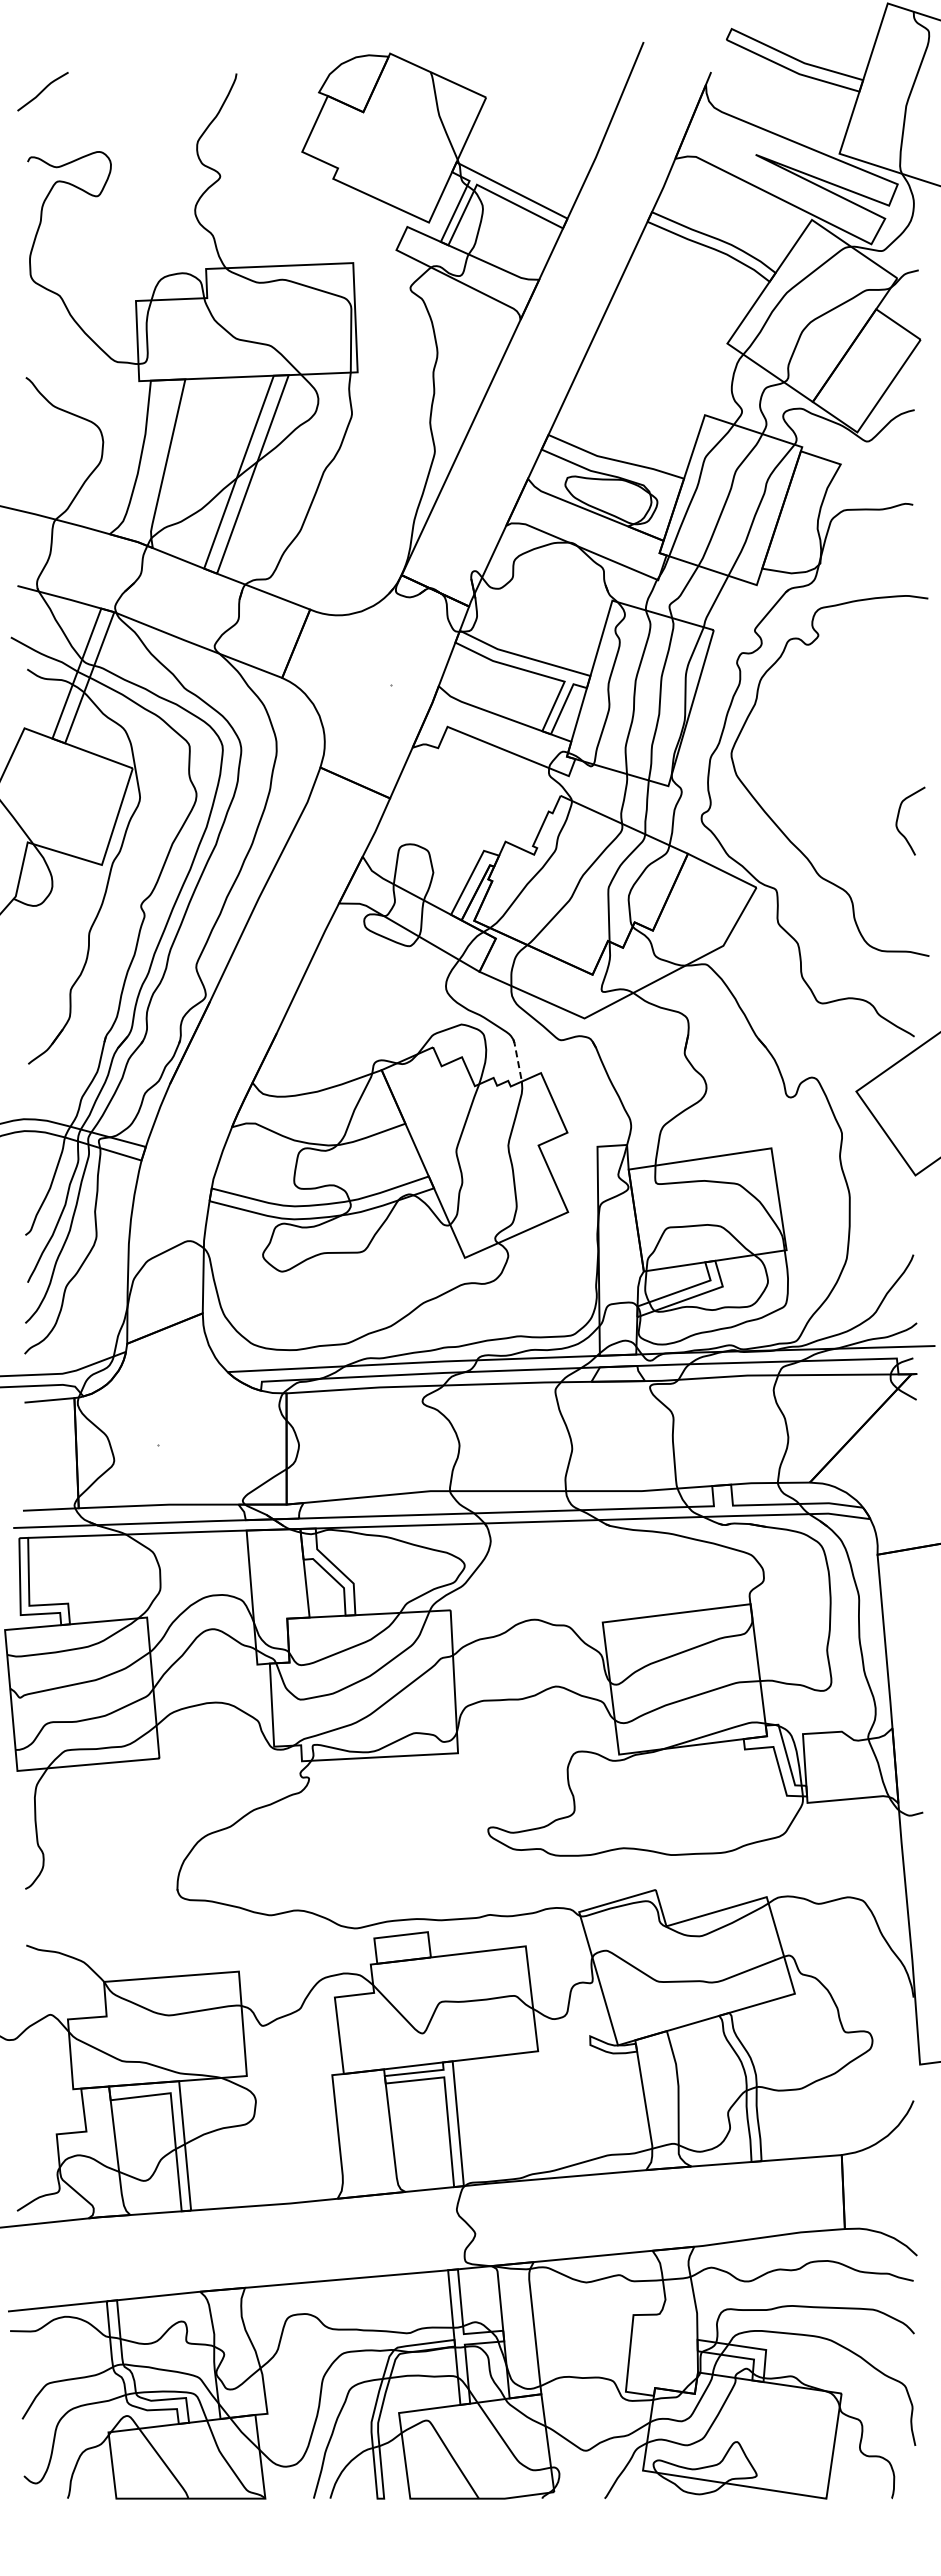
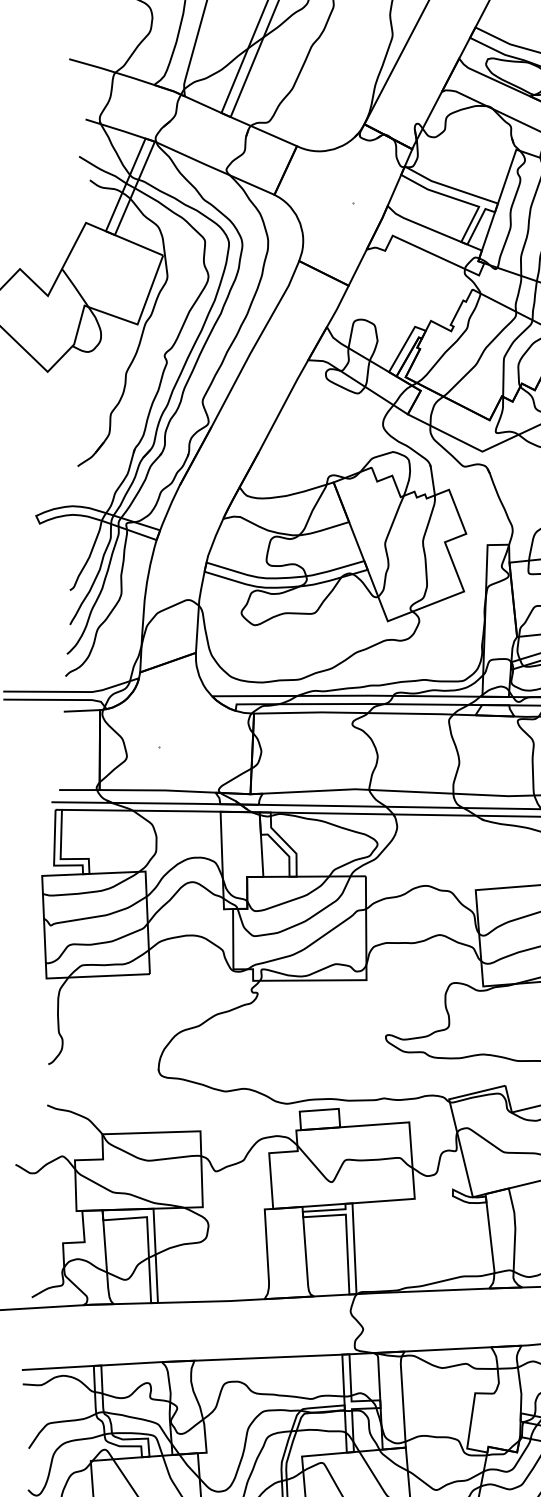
line: (517, 1060) -> (432, 479), dashed -> solid

